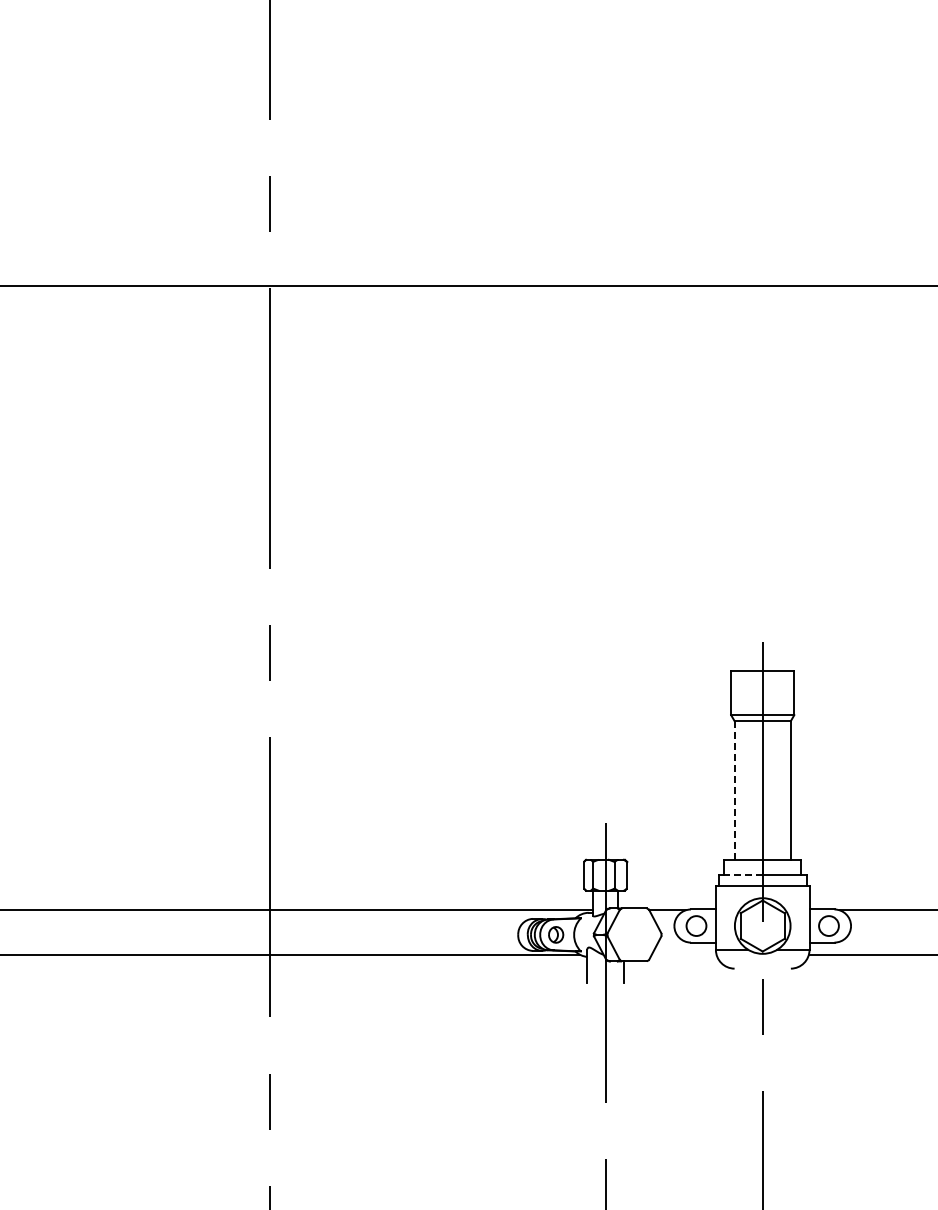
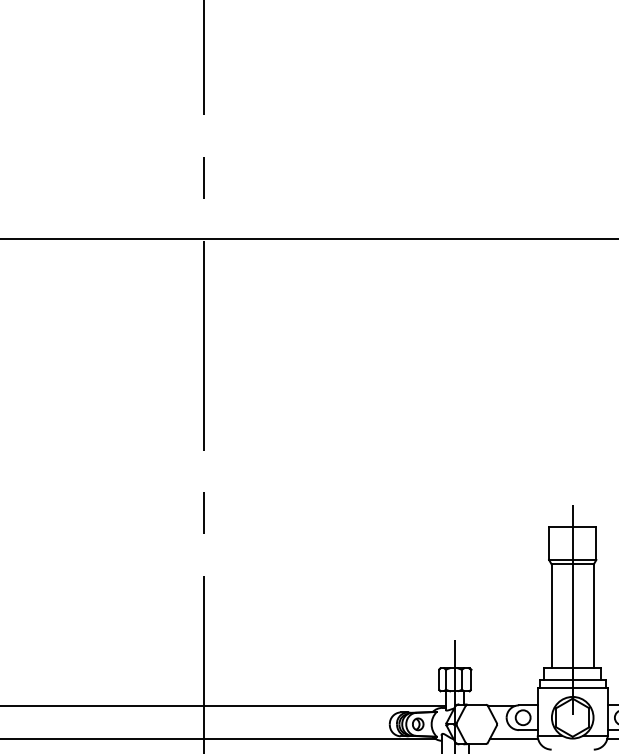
line: (734, 790) -> (551, 616), dashed -> solid
line: (743, 875) -> (558, 679), dashed -> solid
line: (683, 954) -> (513, 739), added

